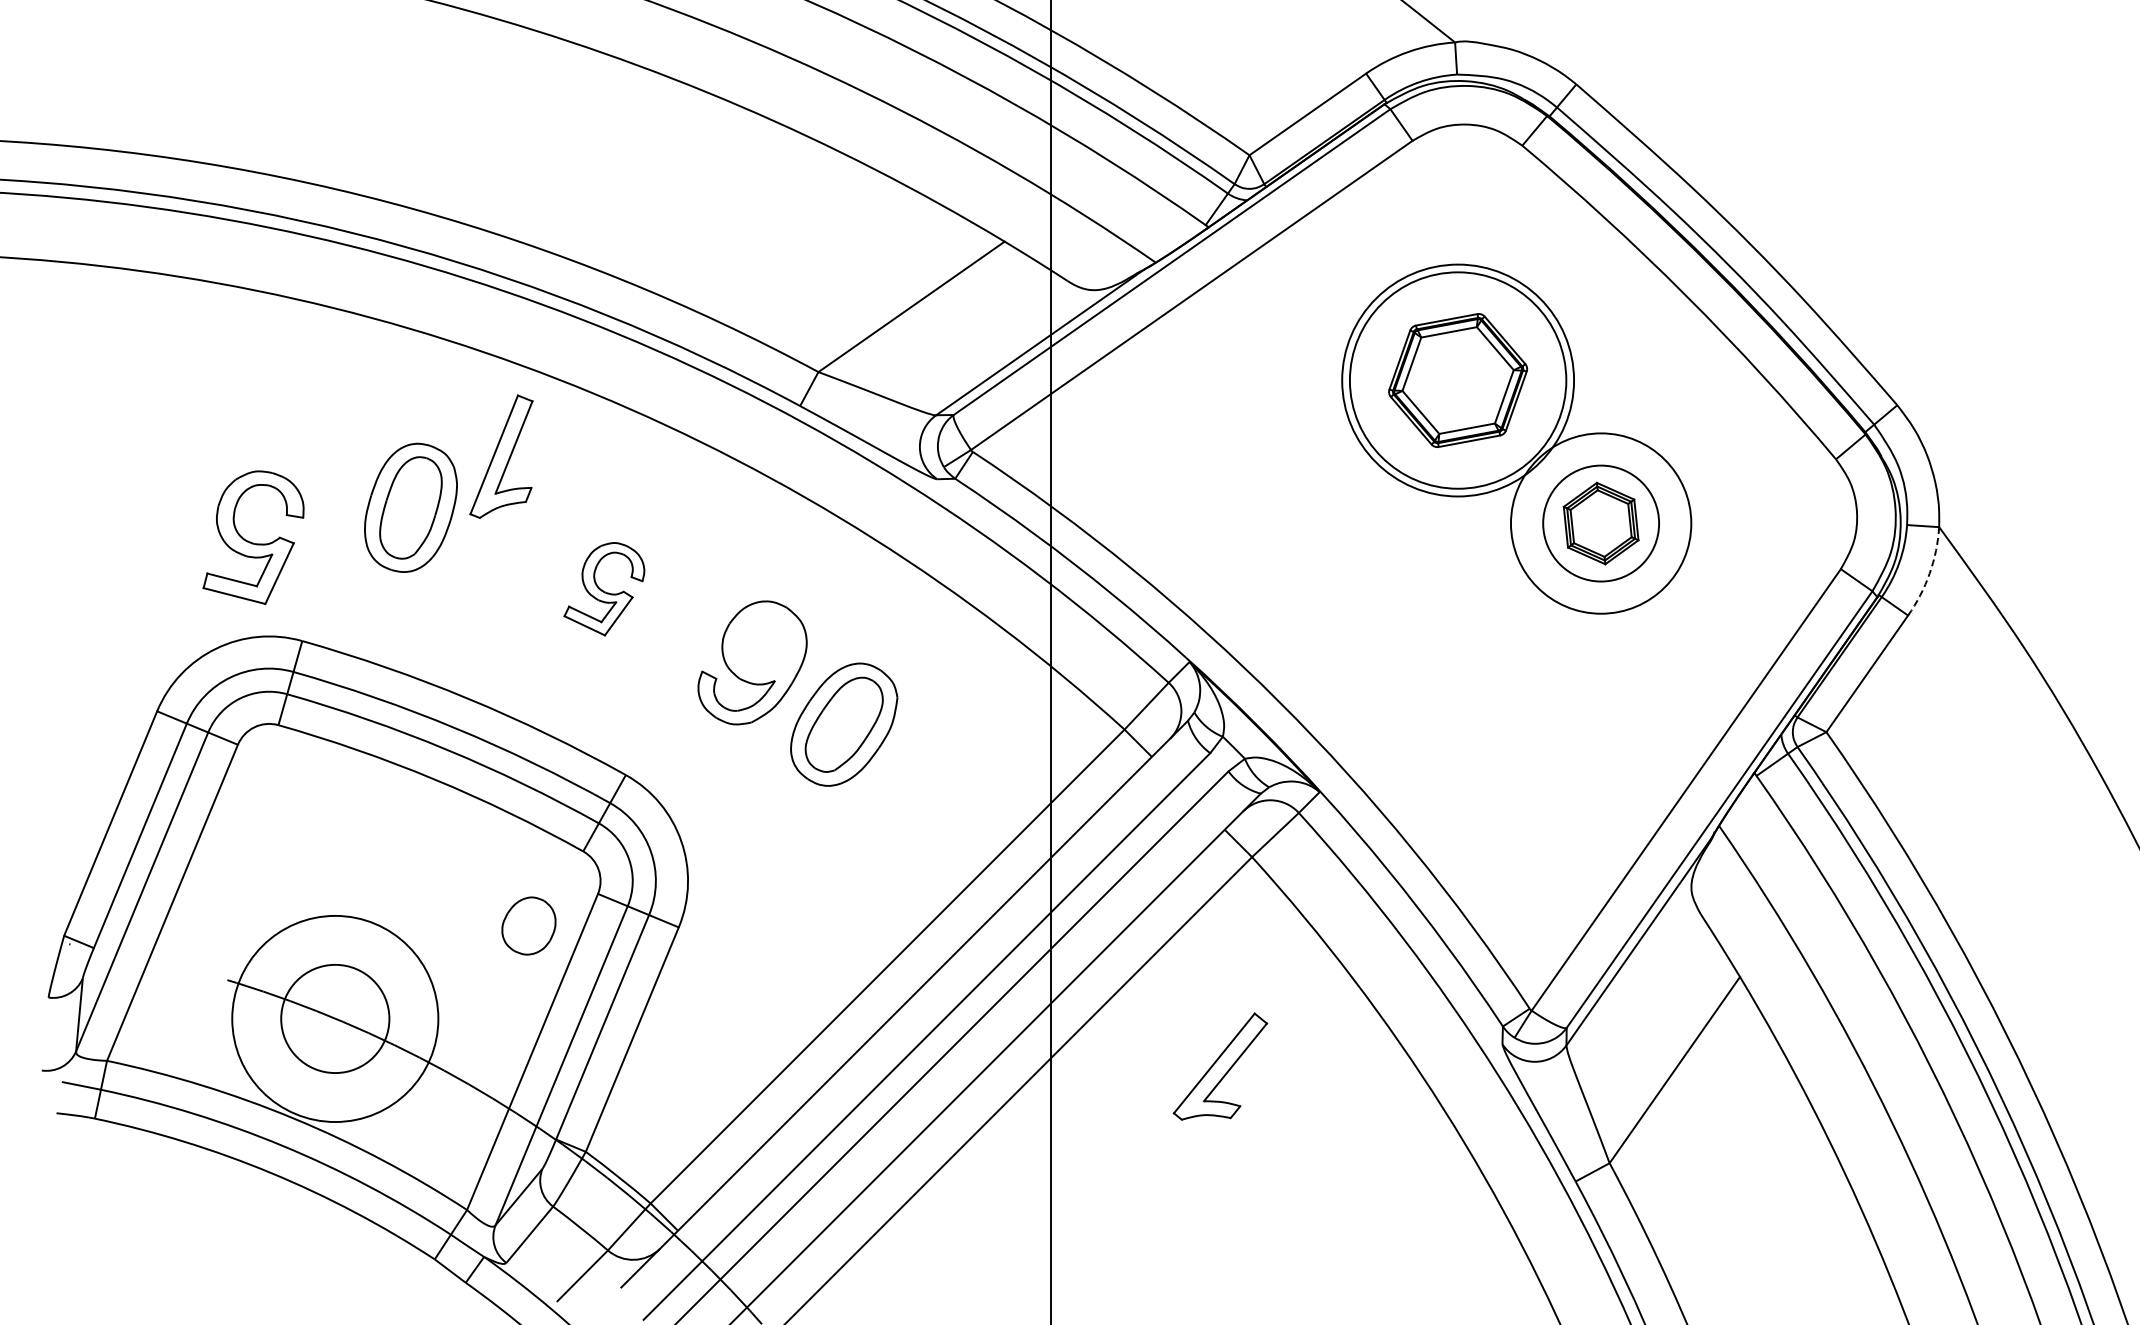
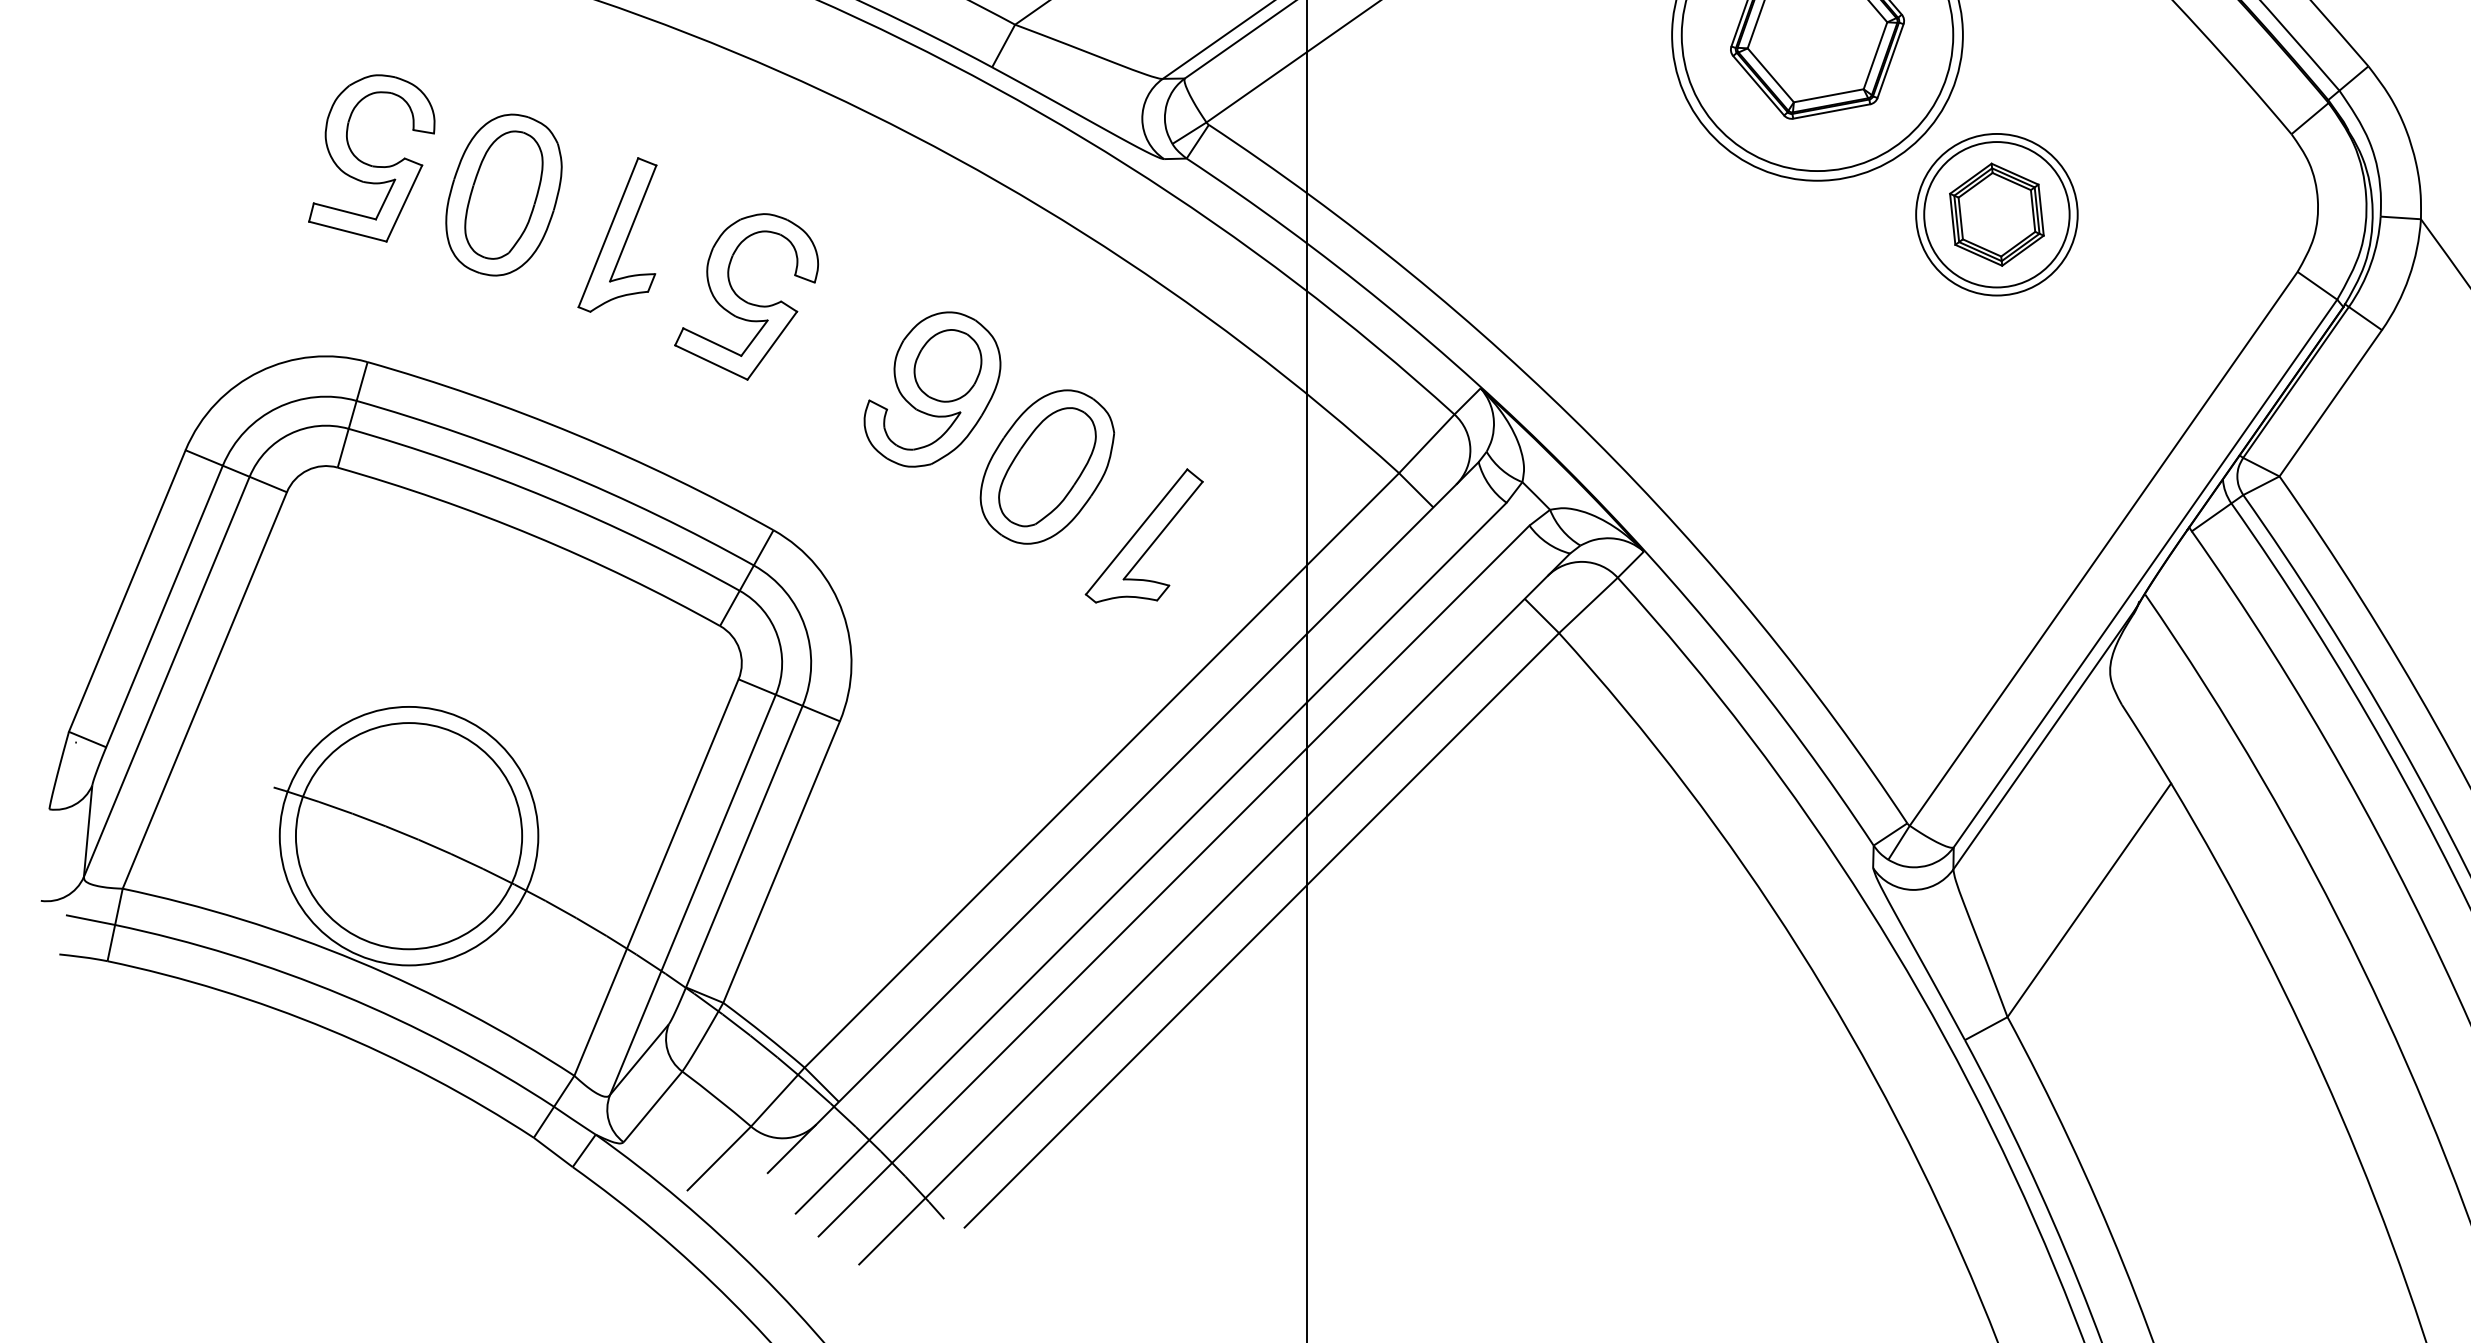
part: (501, 456) -> (617, 234), moved
circle: (1600, 523) -> (1996, 214), size x0.71
part: (253, 537) -> (371, 158), moved
arc: (1929, 573) -> (2408, 277), dashed -> solid
part: (604, 589) -> (746, 297), size x1.43
part: (528, 925) -> (947, 365), moved
circle: (335, 1018) -> (409, 835), size x1.67
part: (1220, 1066) -> (1144, 535), moved

